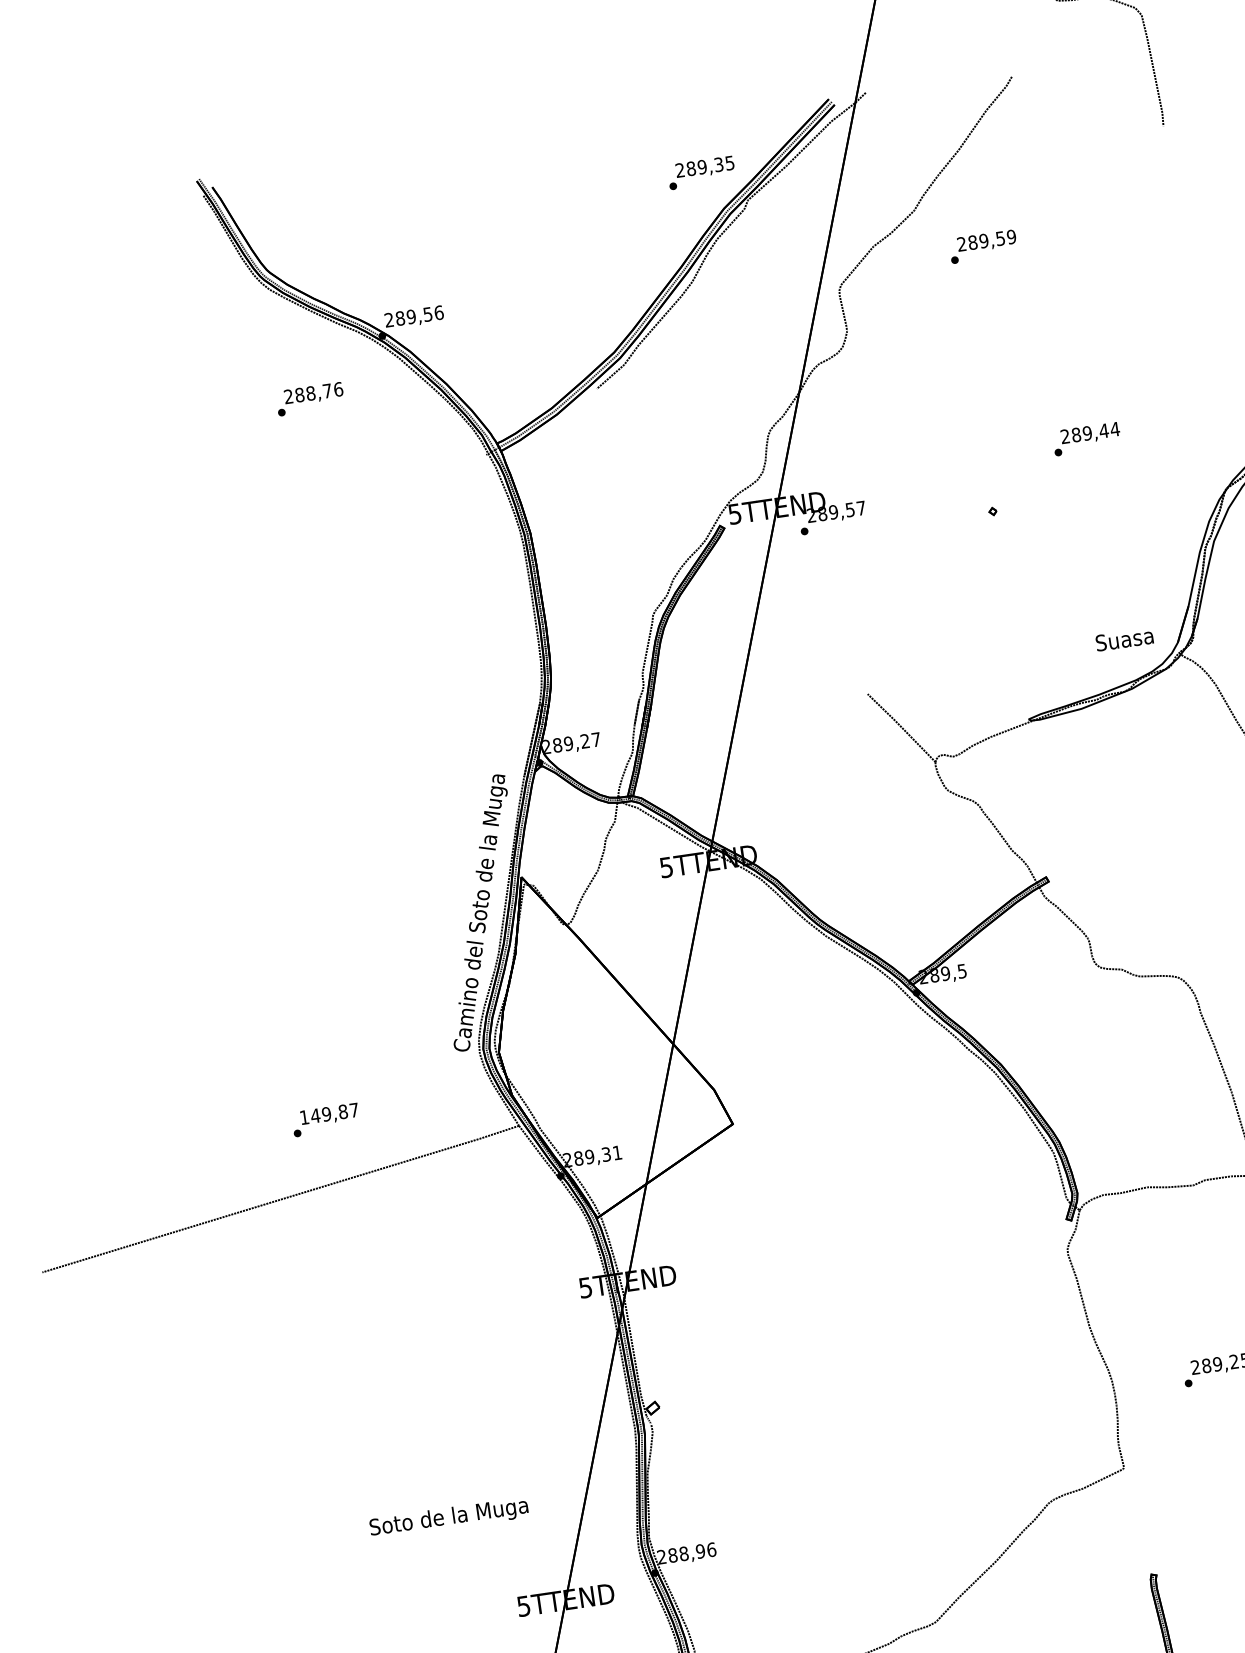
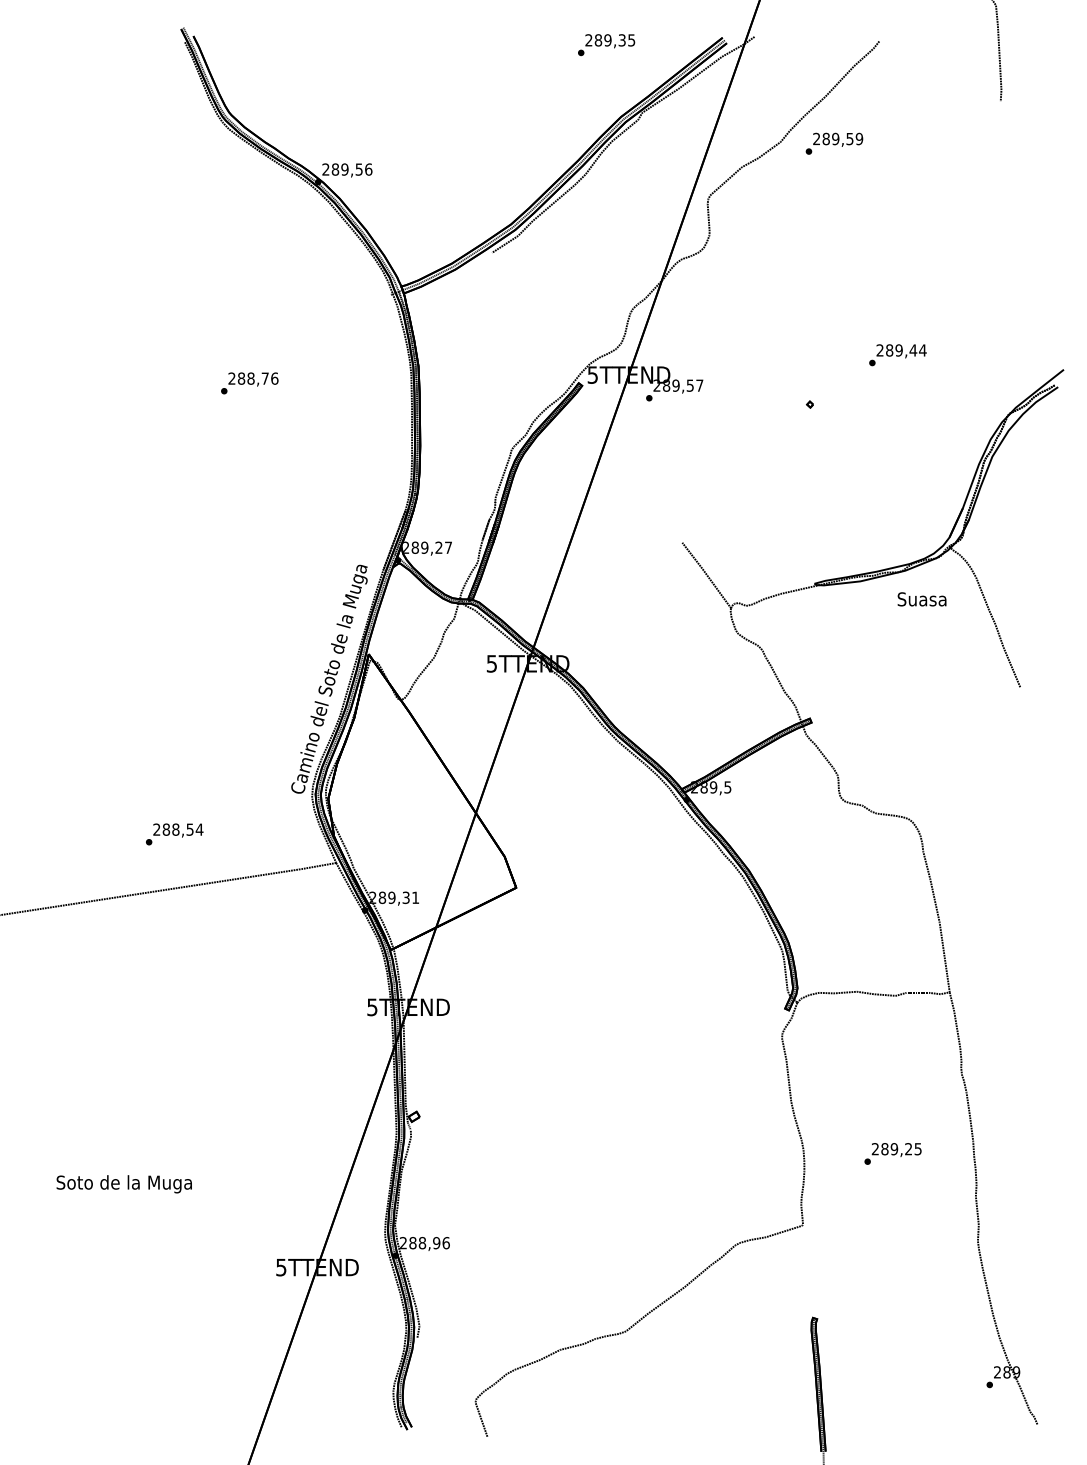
text: (701, 173) -> (606, 45), moved
text: (983, 246) -> (834, 143), moved
text: (309, 399) -> (249, 383), moved
text: (1123, 639) -> (921, 599), moved
text: (329, 1113) -> (178, 829), 149,87 -> 288,54
text: (448, 1518) -> (123, 1184), moved

